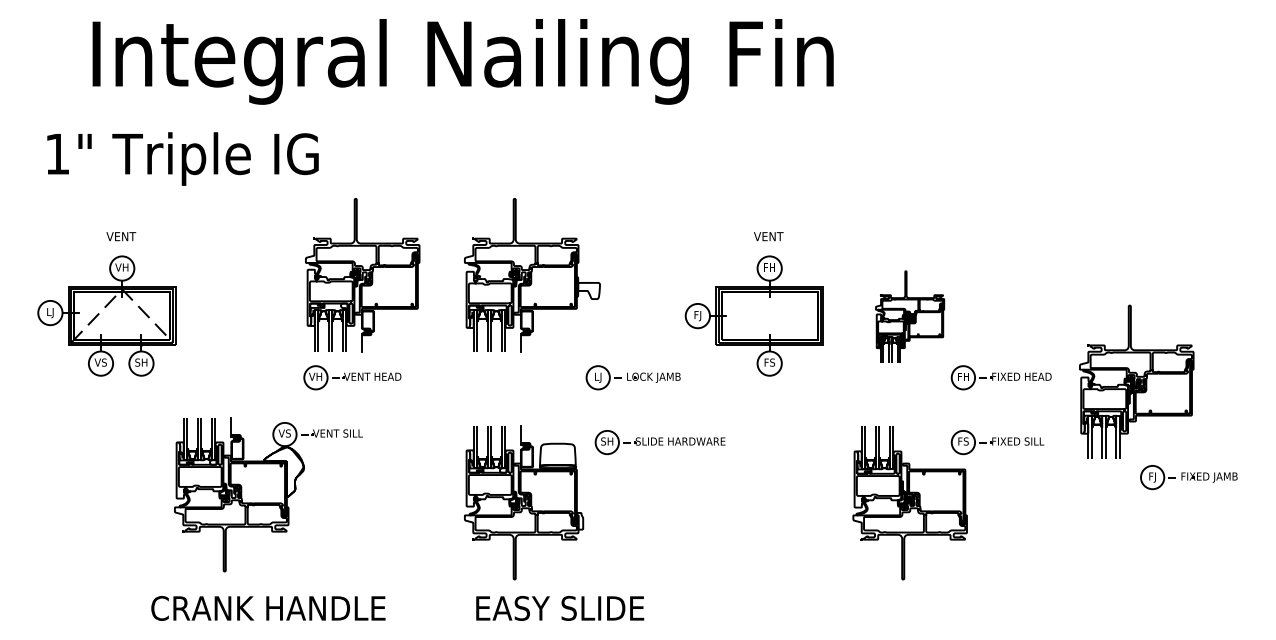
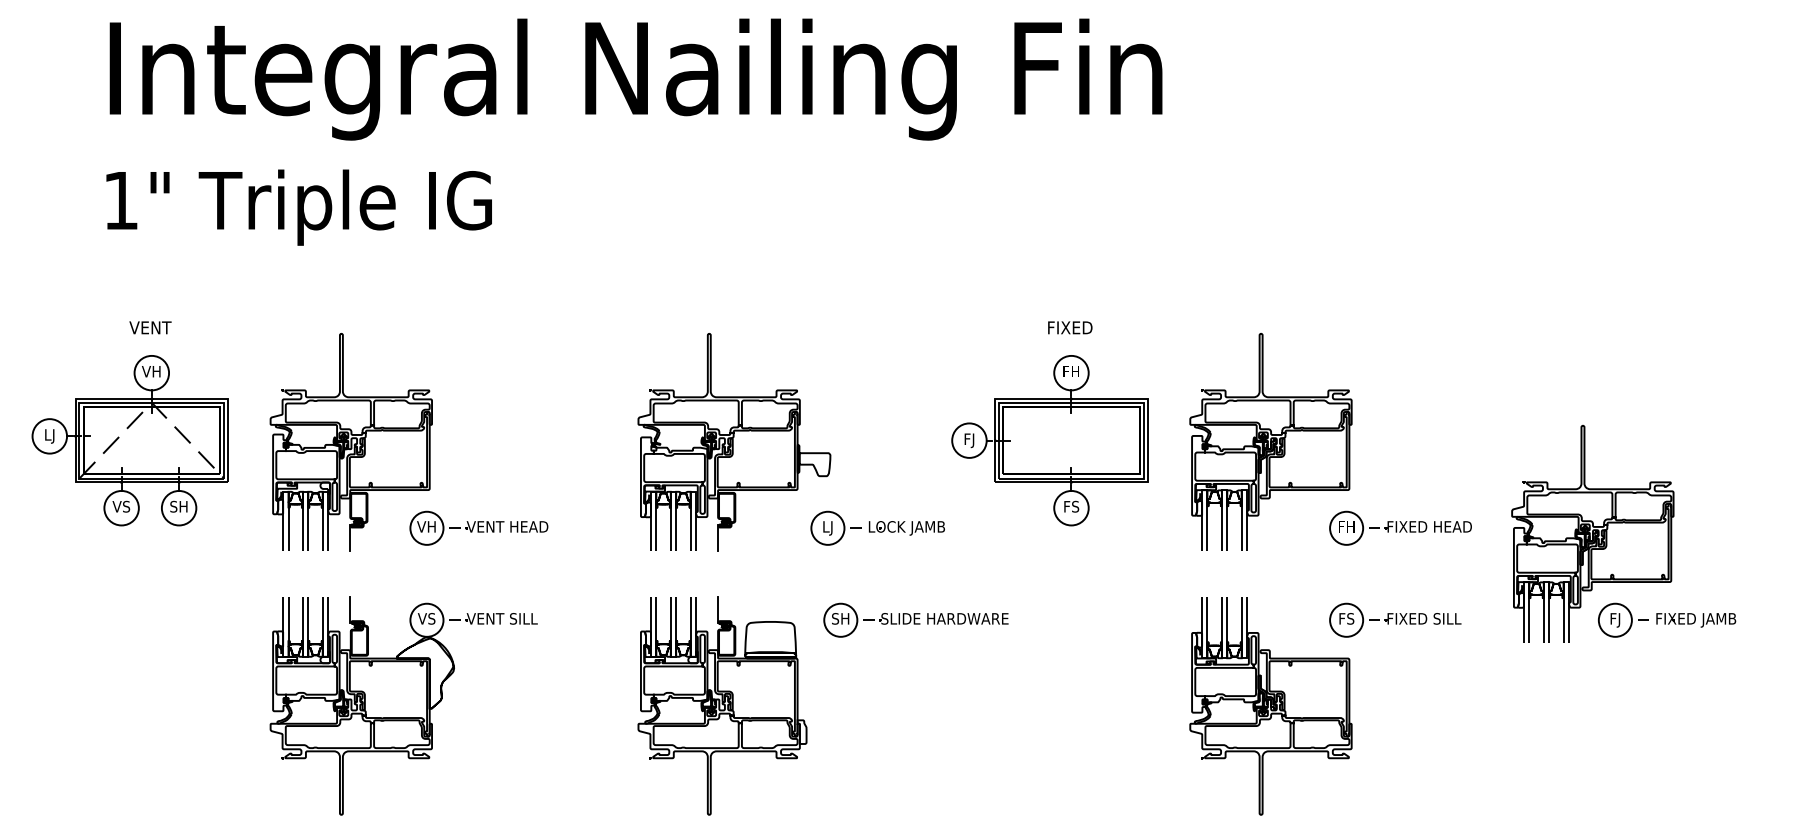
text: (182, 158) -> (298, 206), moved
text: (768, 236) -> (1069, 327), VENT -> FIXED
part: (362, 275) -> (351, 442), moved
part: (532, 275) -> (734, 442), moved
part: (909, 316) -> (1270, 441), size x1.67
part: (1188, 477) -> (1666, 620), moved
part: (268, 494) -> (403, 705), moved

